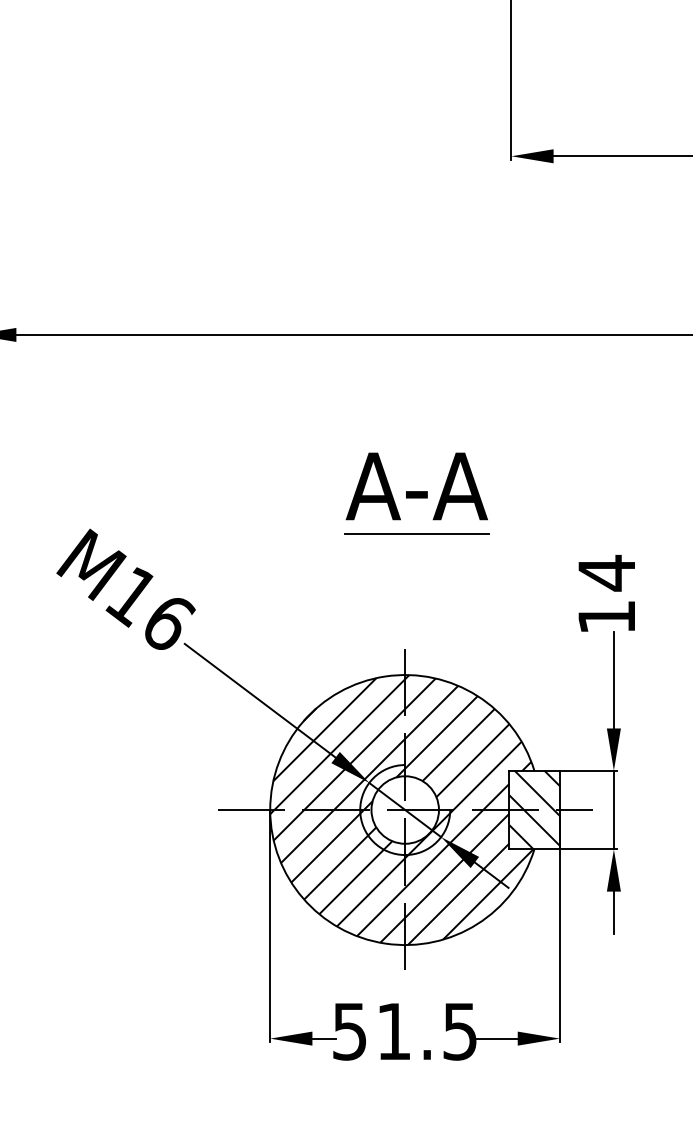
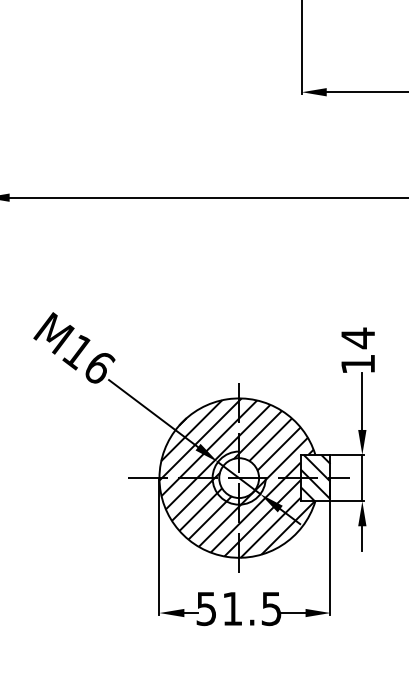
part: (417, 493) -> (246, 291), removed

